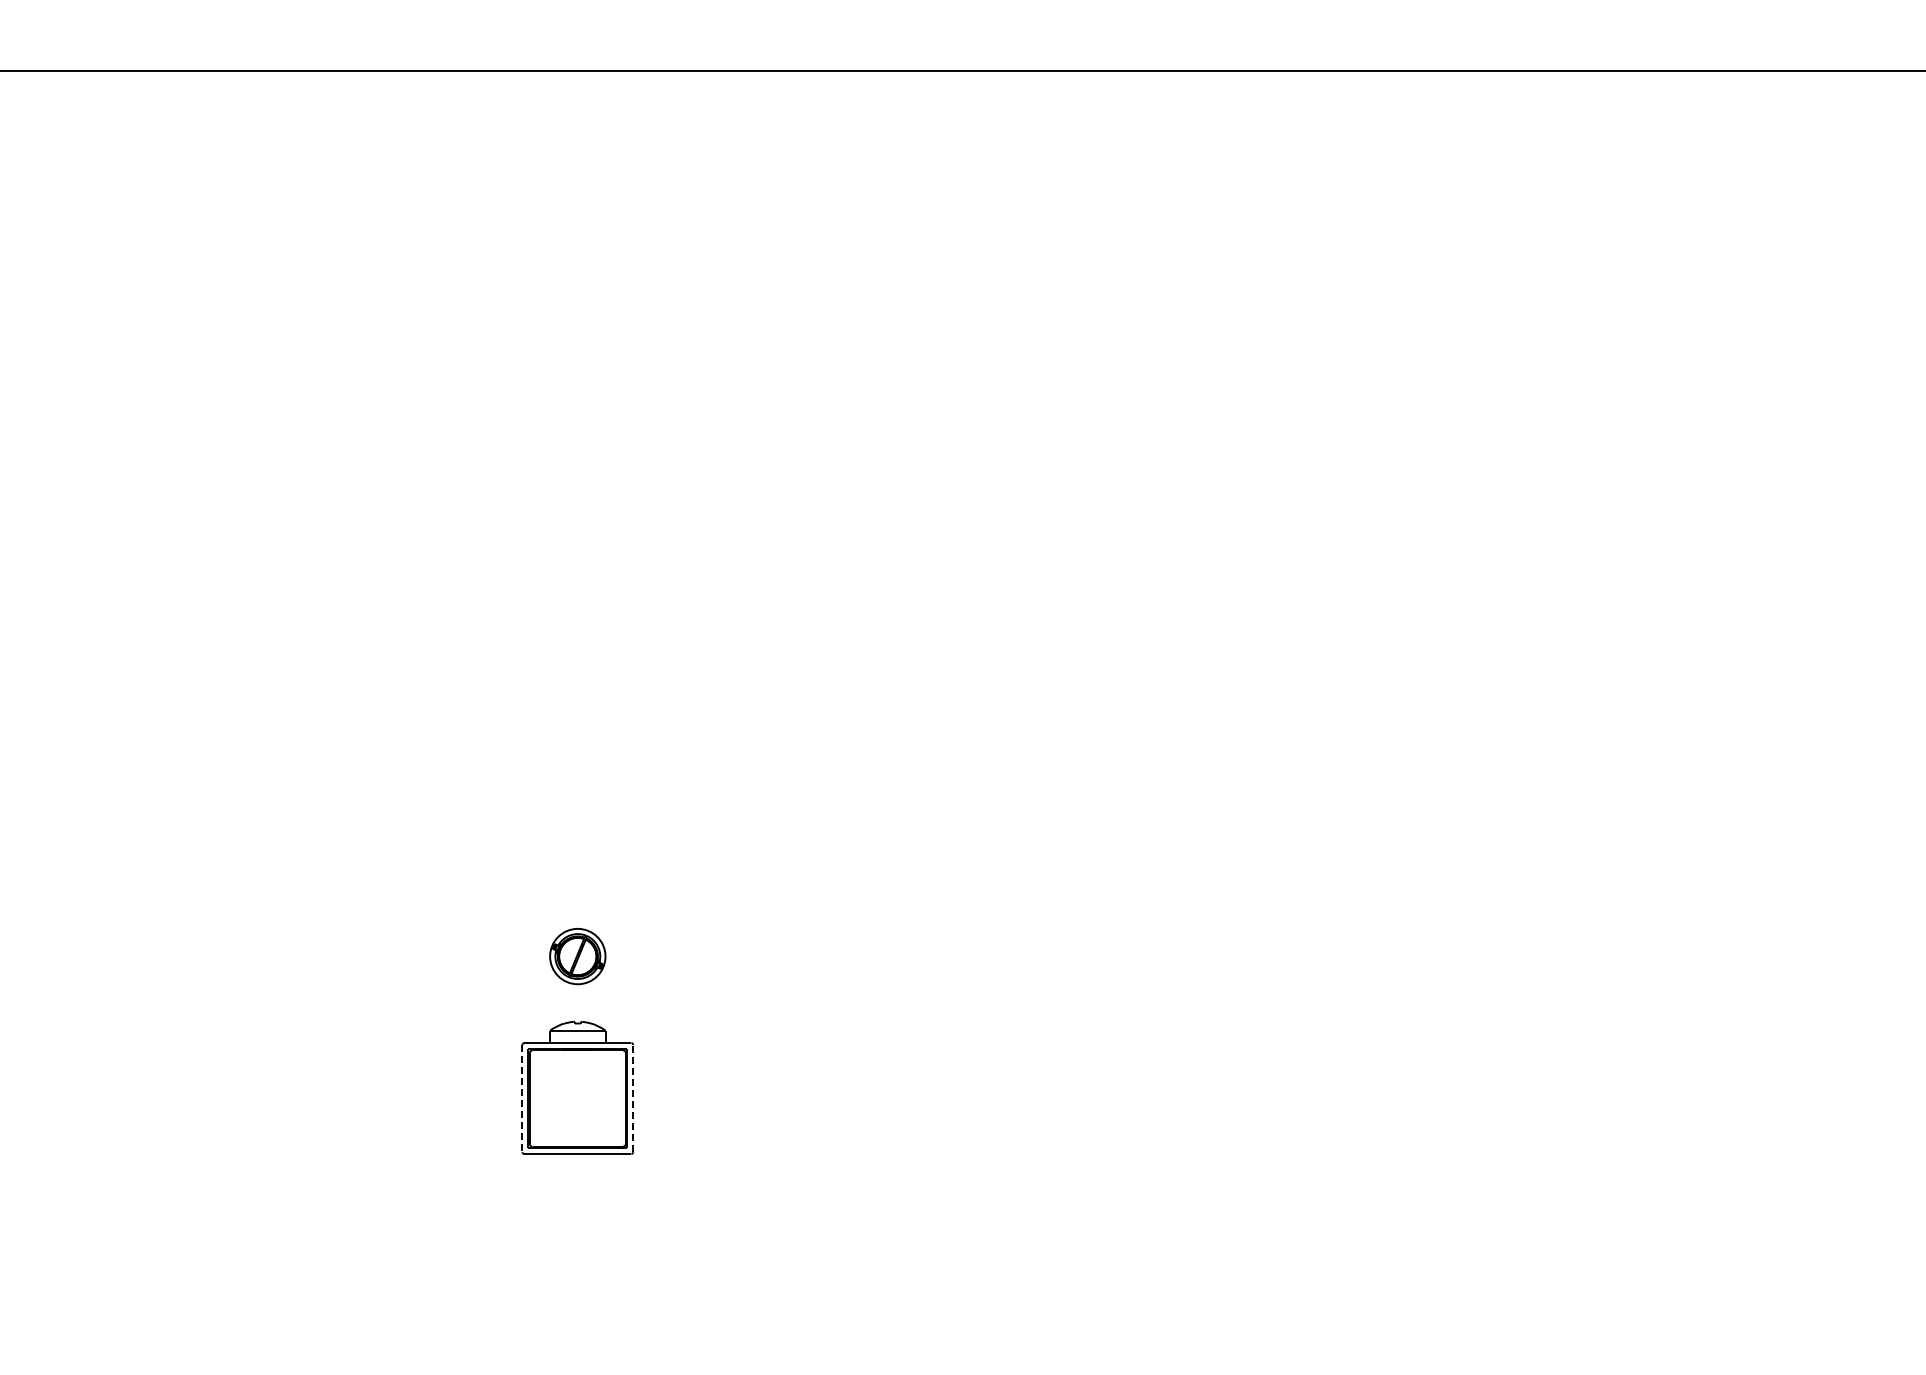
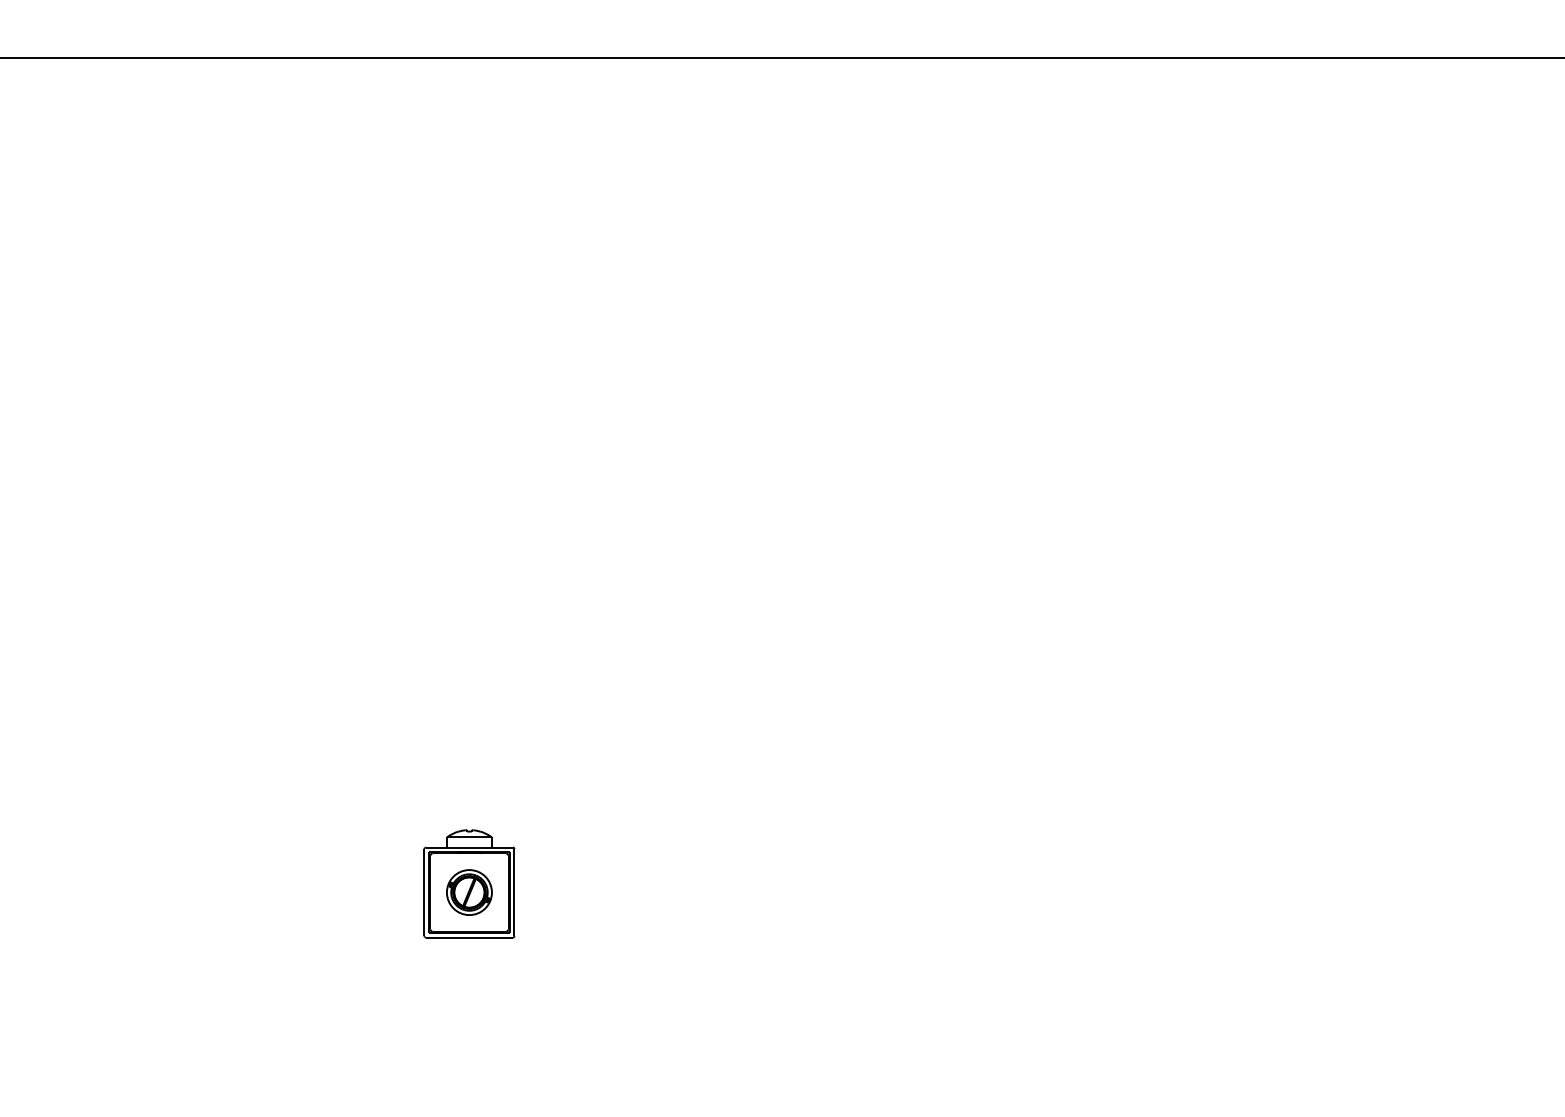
part: (577, 956) -> (469, 892), moved
line: (522, 1098) -> (424, 892), dashed -> solid
line: (633, 1098) -> (514, 892), dashed -> solid

